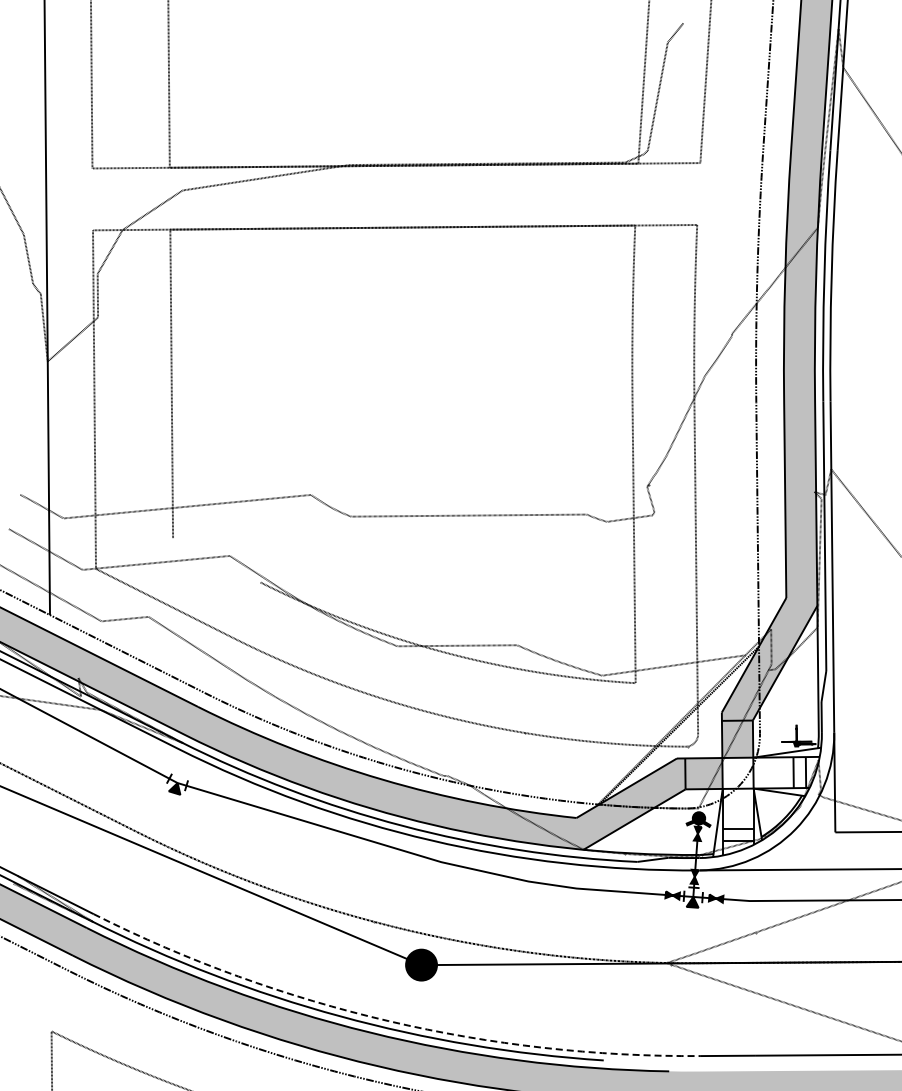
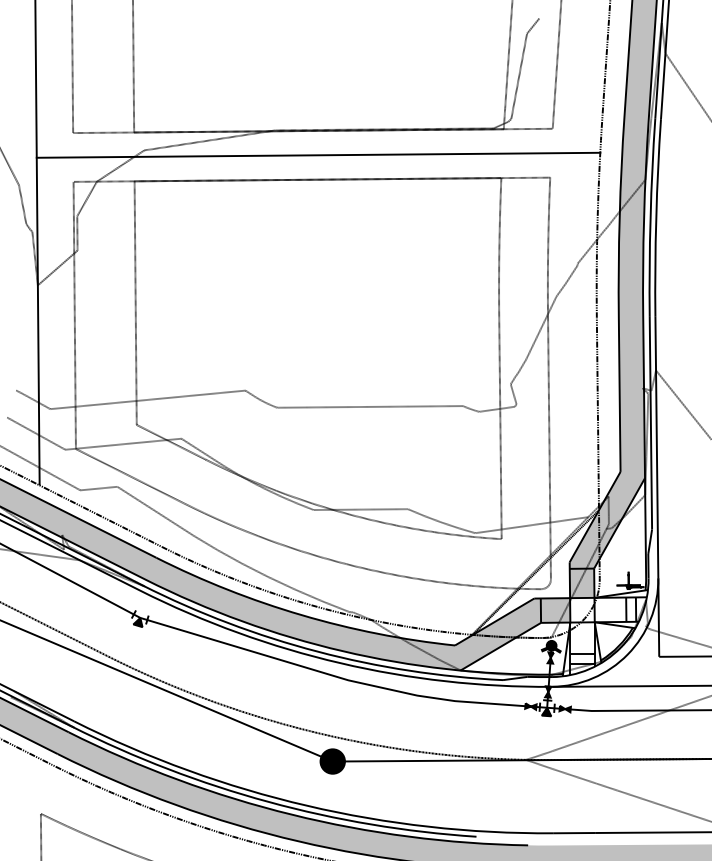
line: (403, 196) -> (318, 155), added
line: (216, 560) -> (171, 442), added
line: (388, 1021) -> (306, 806), dashed -> solid

